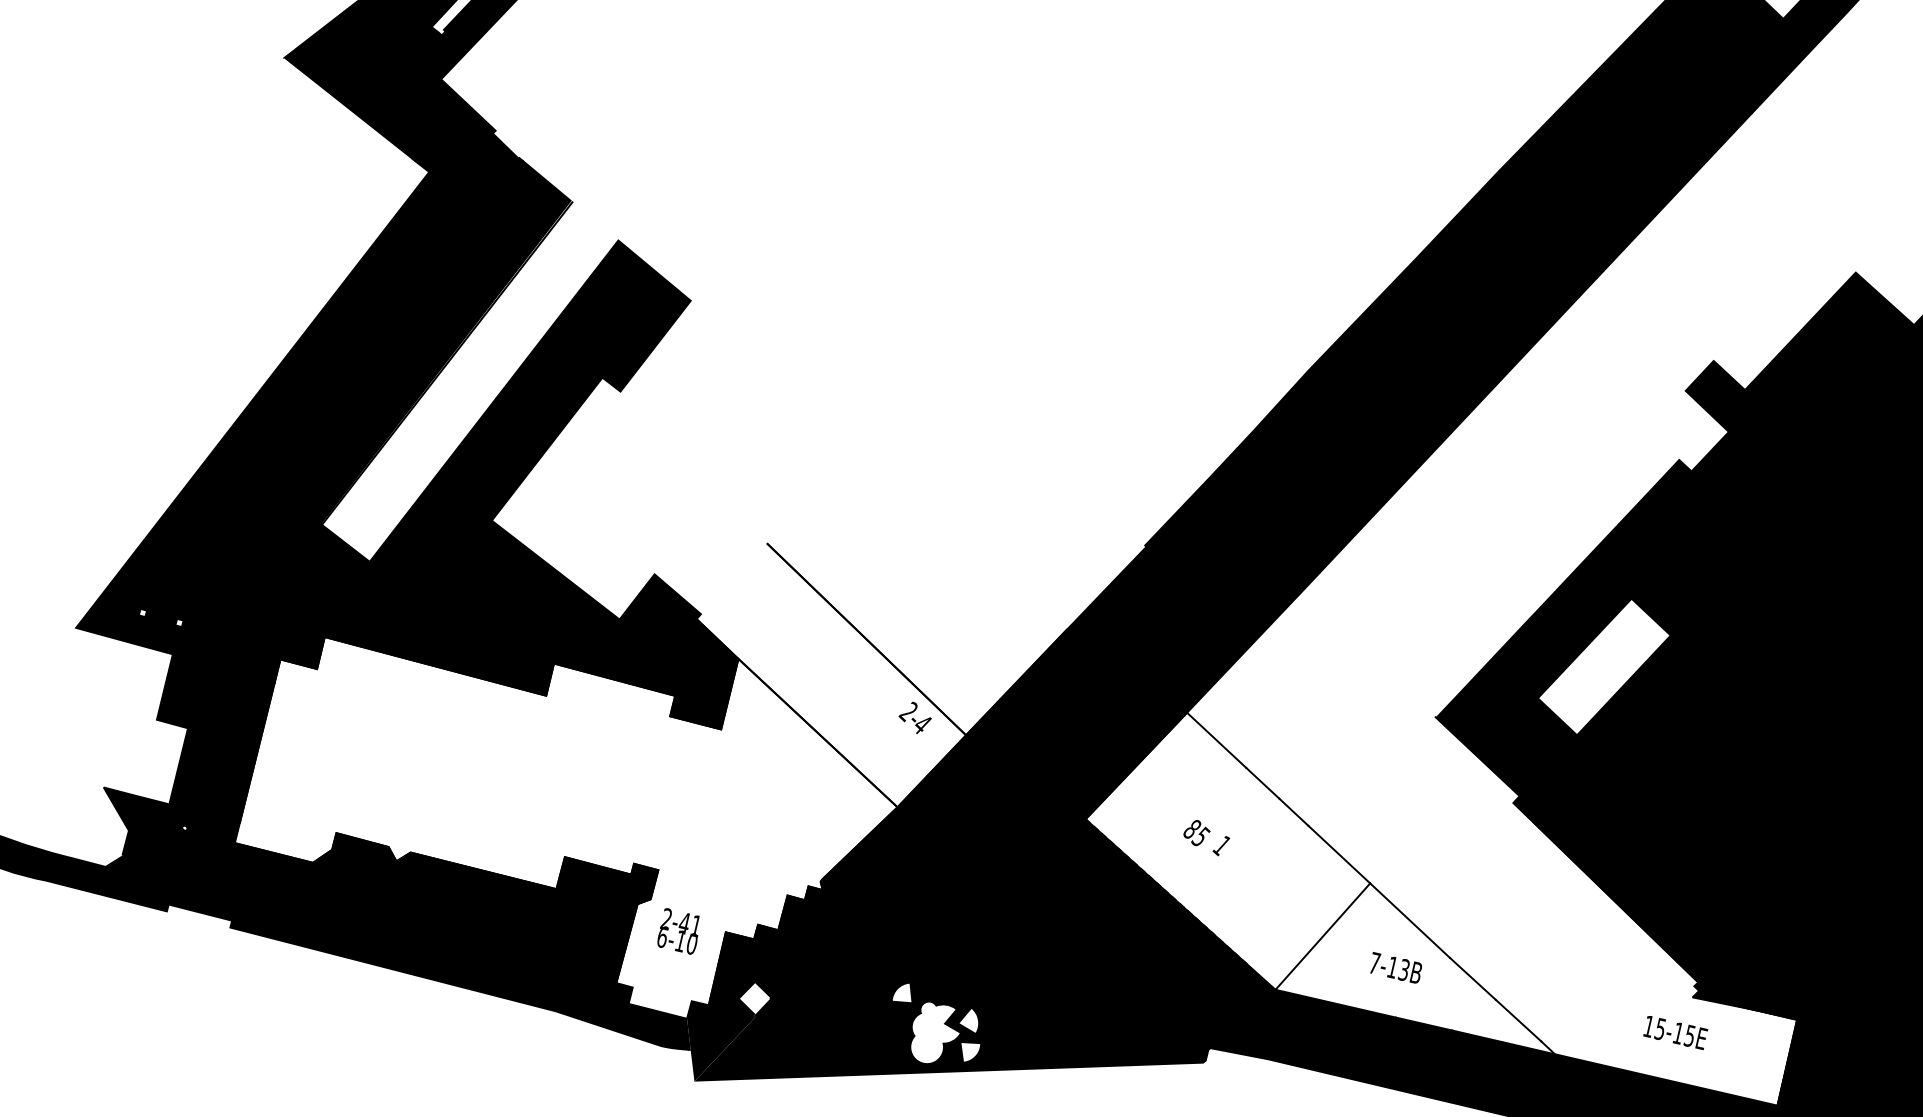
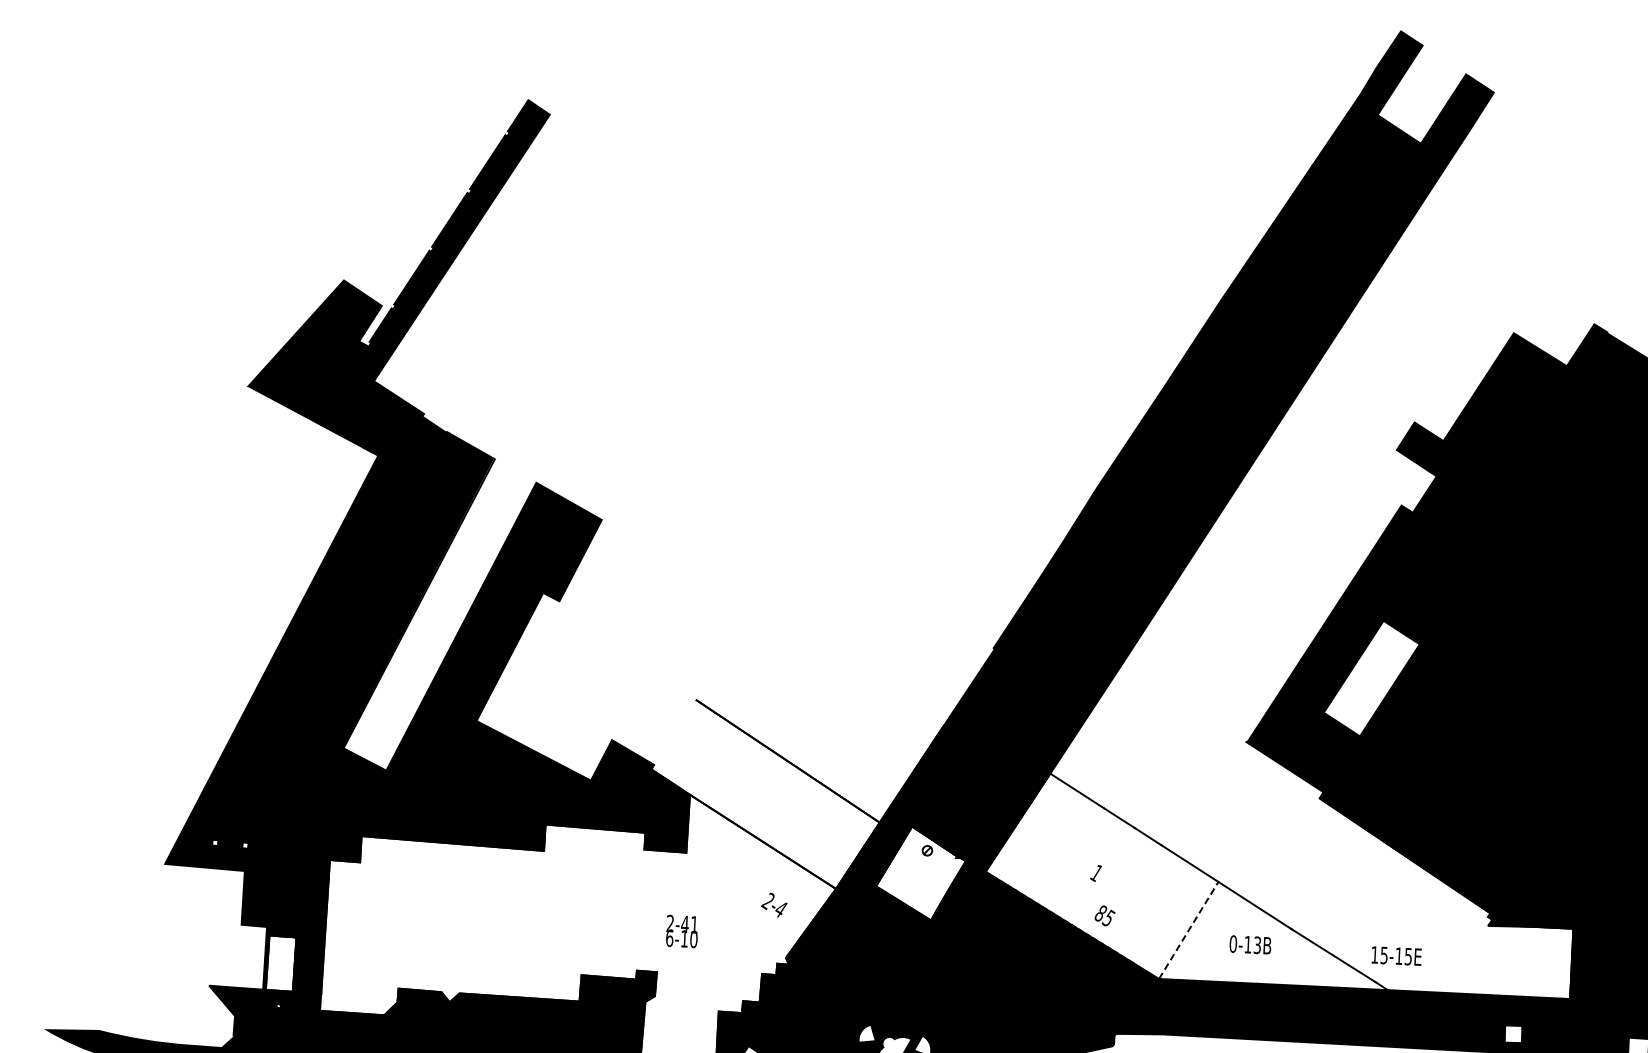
text: (915, 717) -> (774, 904), moved
fill: (196, 775) -> (280, 963), removed
fill: (1006, 807) -> (921, 873), removed
text: (1196, 832) -> (1104, 915), moved
text: (678, 931) -> (681, 931), moved
line: (1322, 936) -> (1188, 930), solid -> dashed
text: (1375, 962) -> (1233, 943), 7-13B -> 0-13B
text: (1675, 1031) -> (1396, 955), moved

